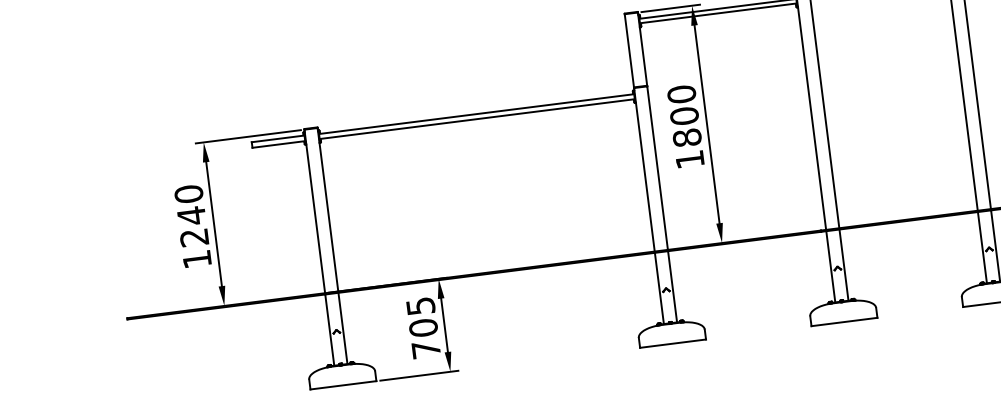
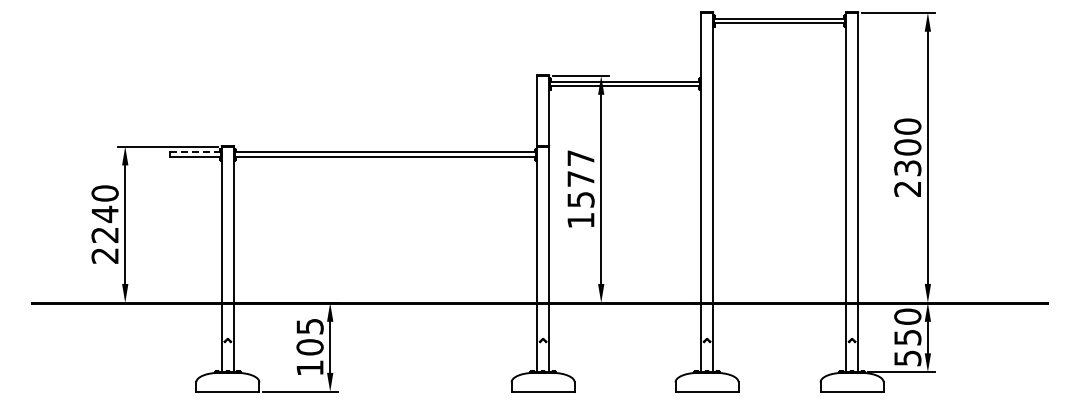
text: (683, 115) -> (580, 178), 1800 -> 1577
line: (279, 139) -> (196, 152), solid -> dashed
text: (196, 259) -> (104, 255), 1240 -> 2240
text: (425, 349) -> (309, 367), 705 -> 105

